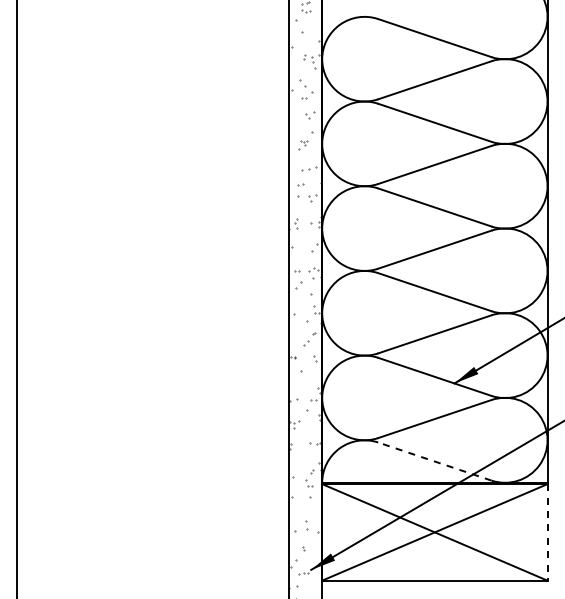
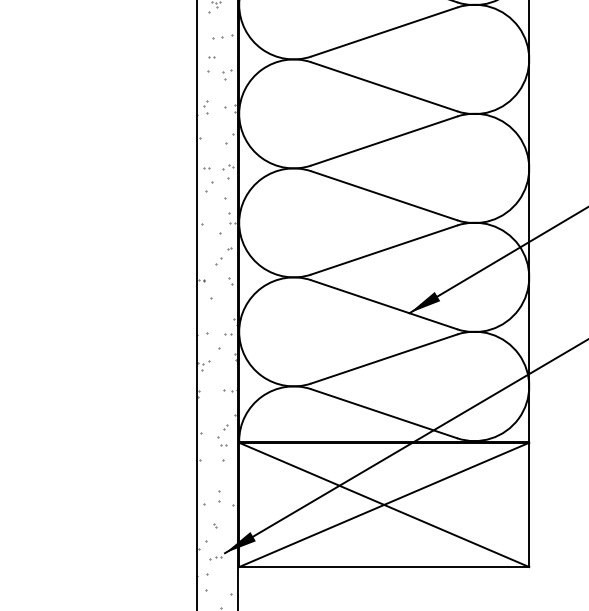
line: (434, 461) -> (383, 413), dashed -> solid
line: (547, 532) -> (529, 505), dashed -> solid

